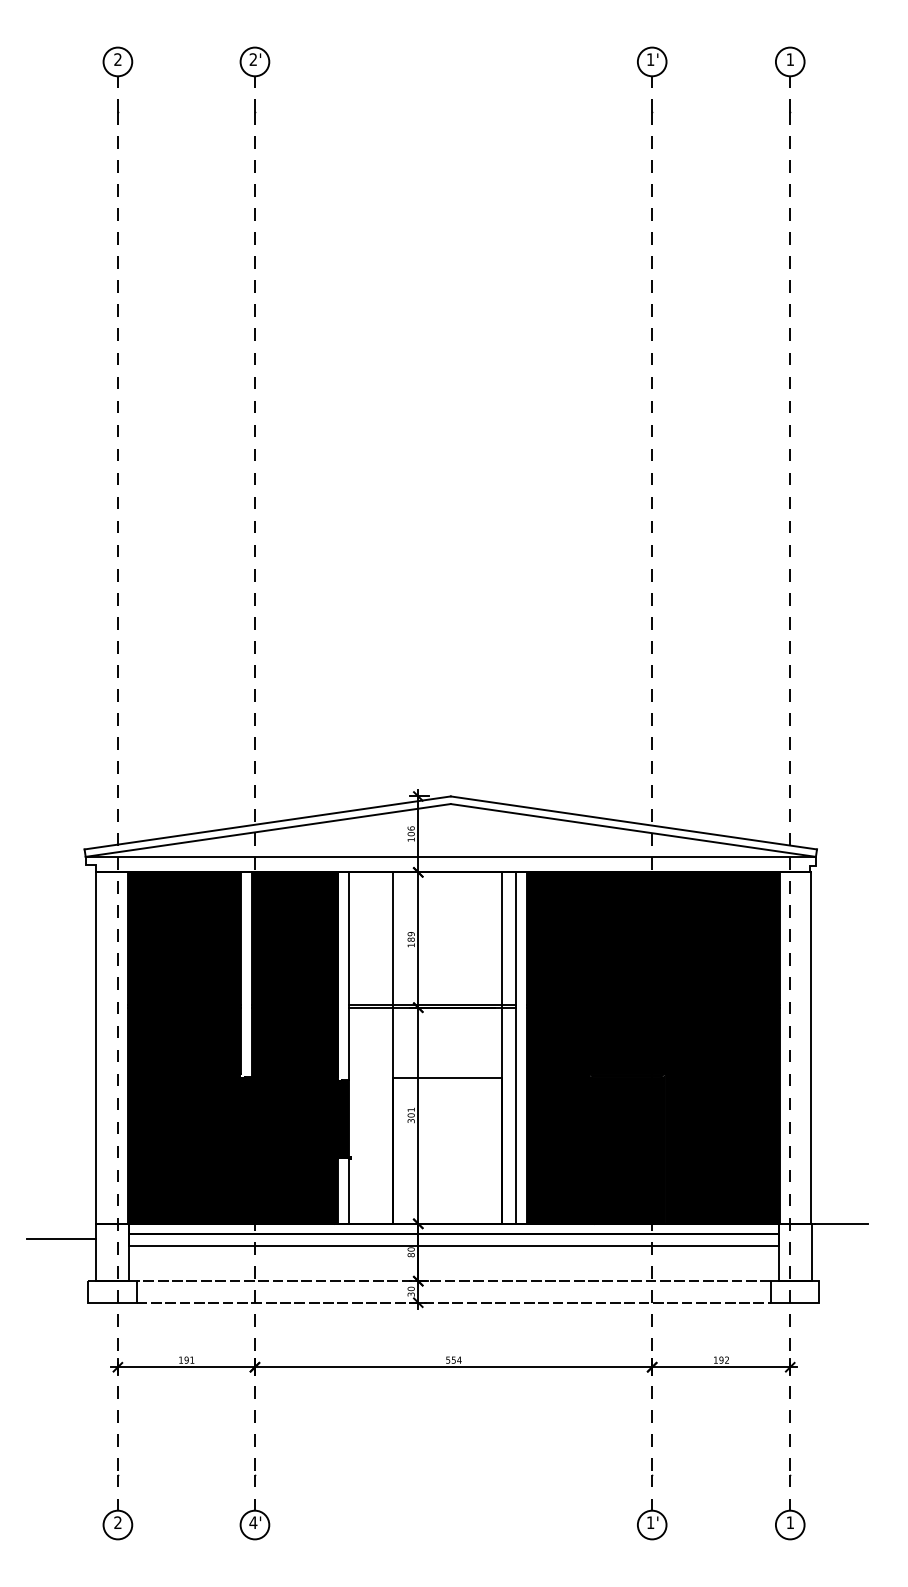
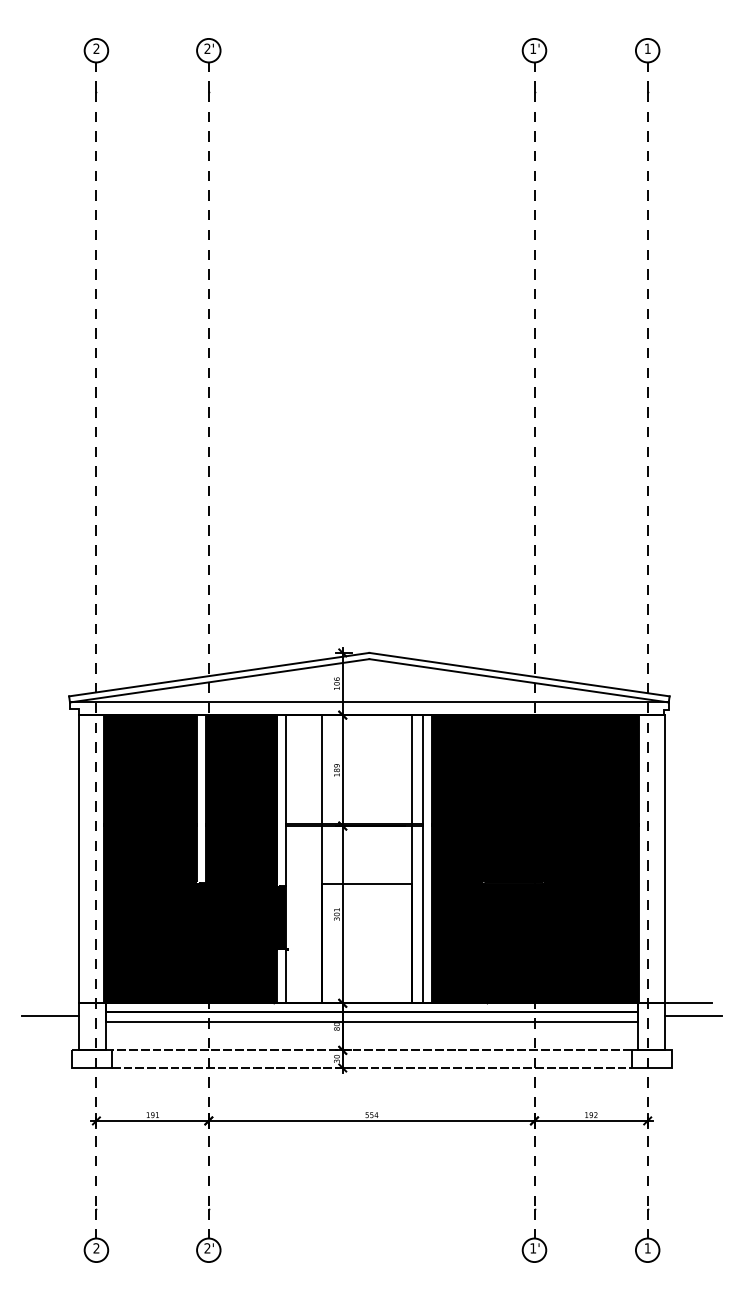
line: (845, 1238) -> (692, 1015), added
text: (253, 1522) -> (207, 1248), 4' -> 2'

